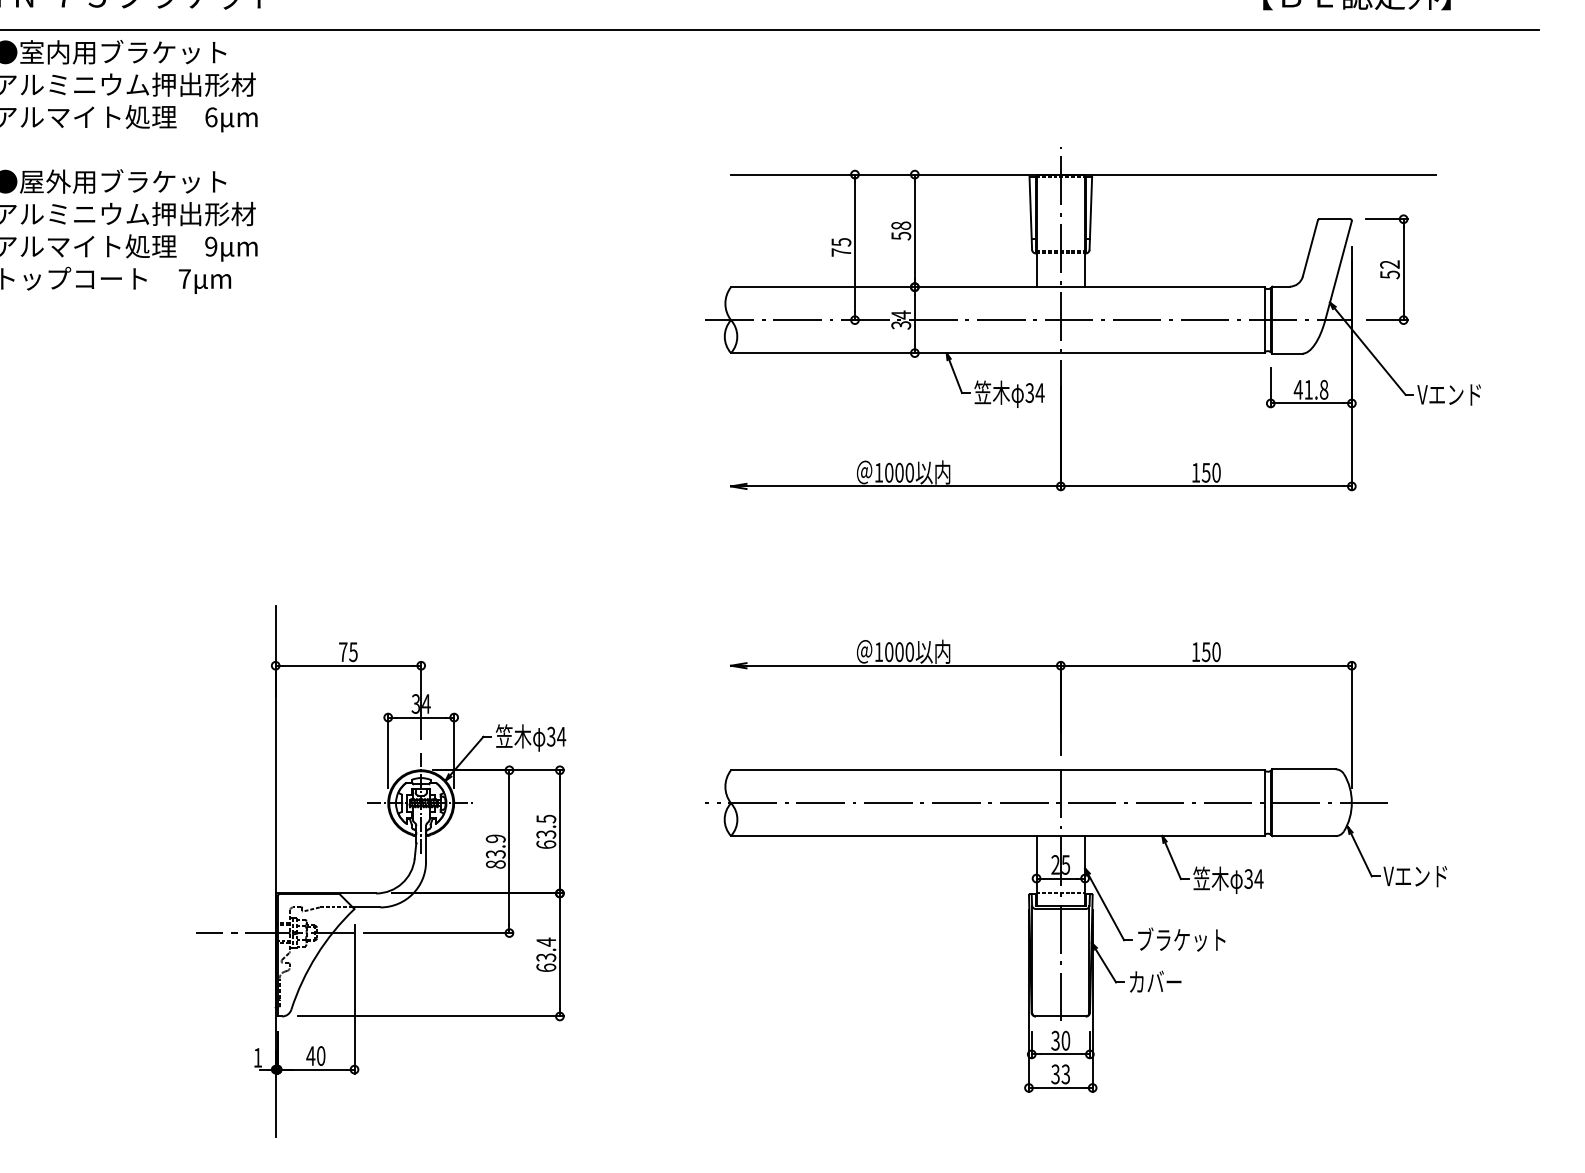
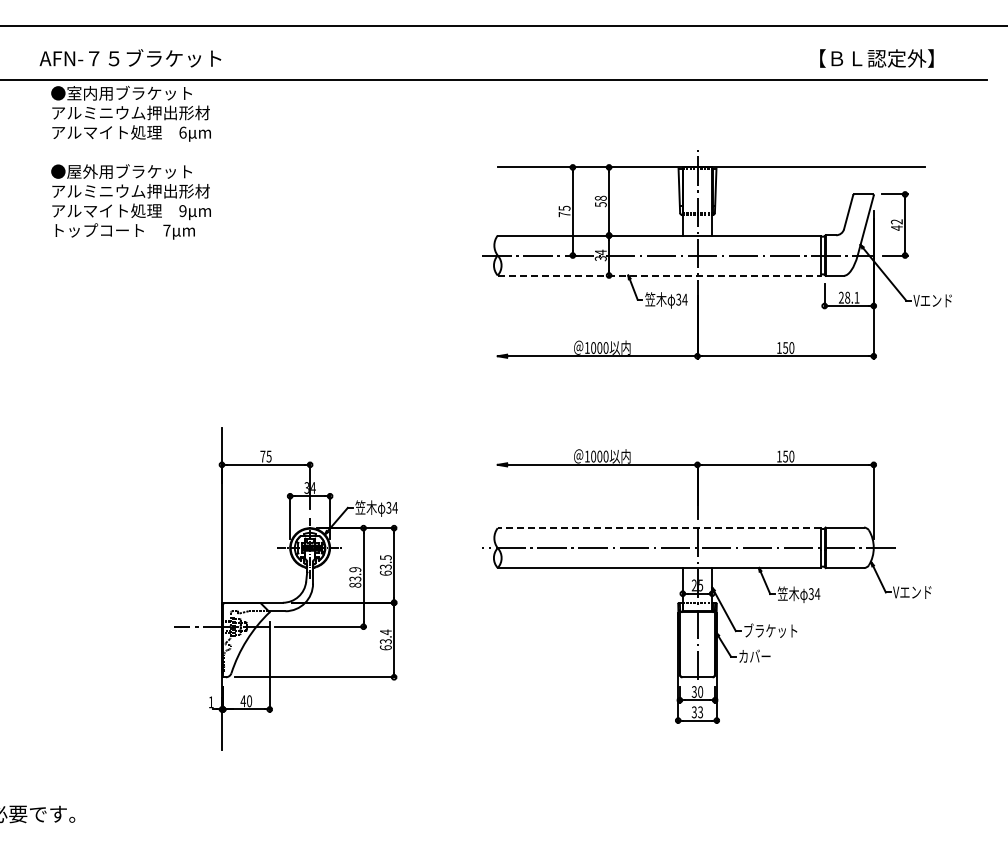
text: (1389, 273) -> (896, 227), 52 -> 42
line: (998, 353) -> (659, 275), solid -> dashed
text: (1310, 389) -> (848, 297), 41.8 -> 28.1
line: (998, 770) -> (659, 528), solid -> dashed

